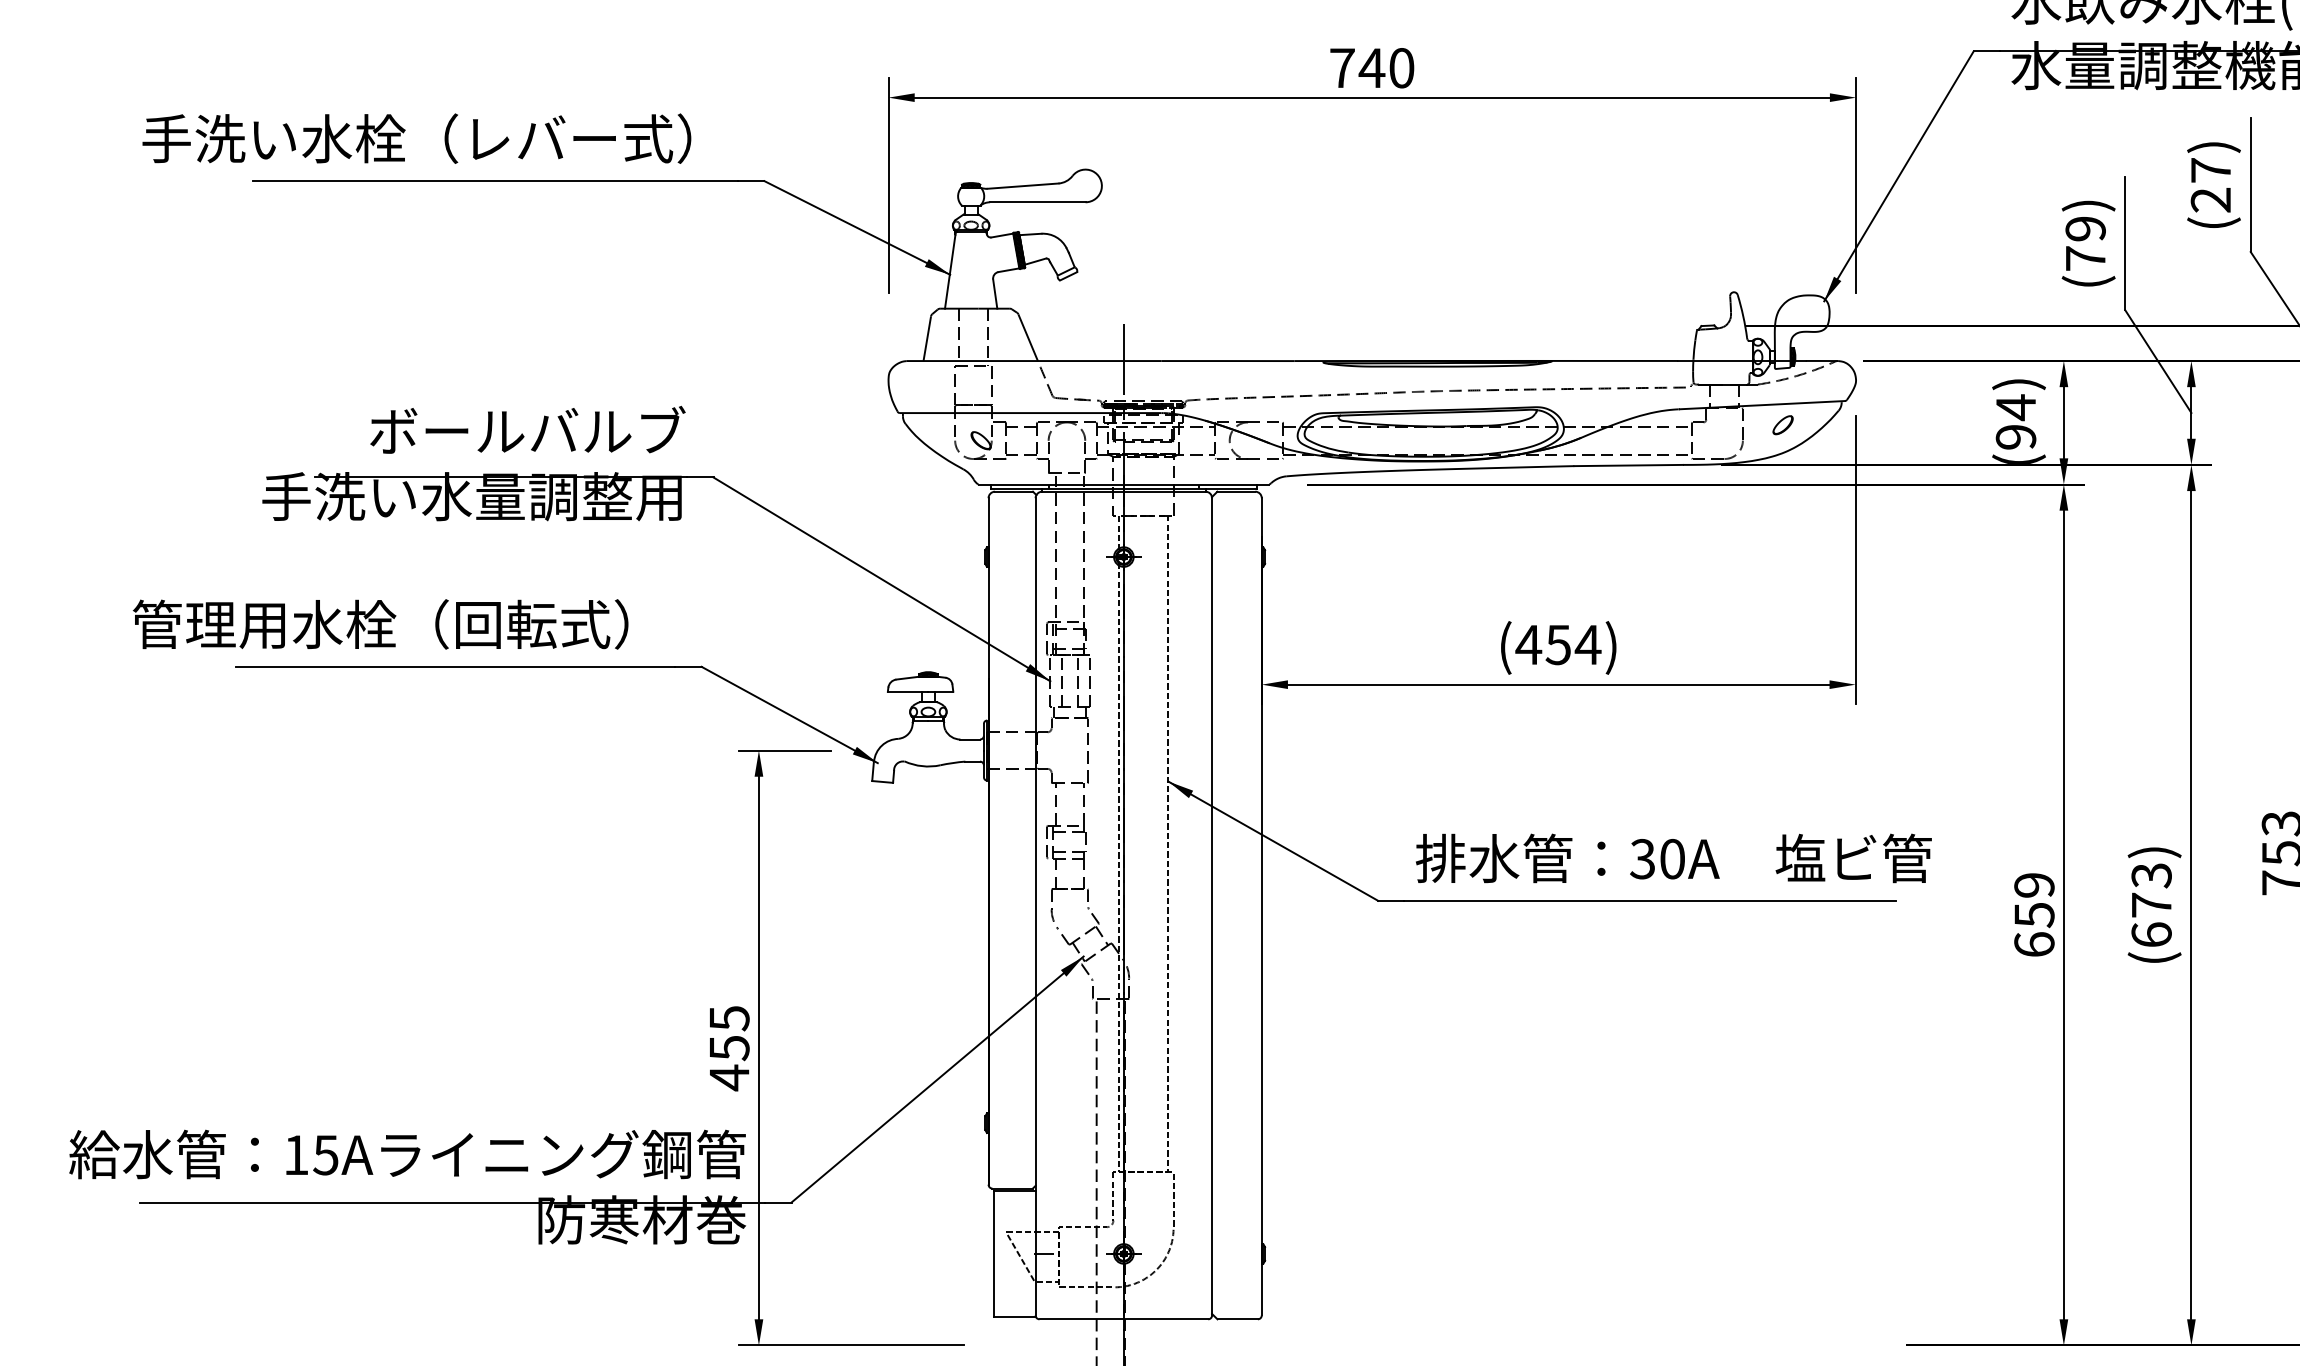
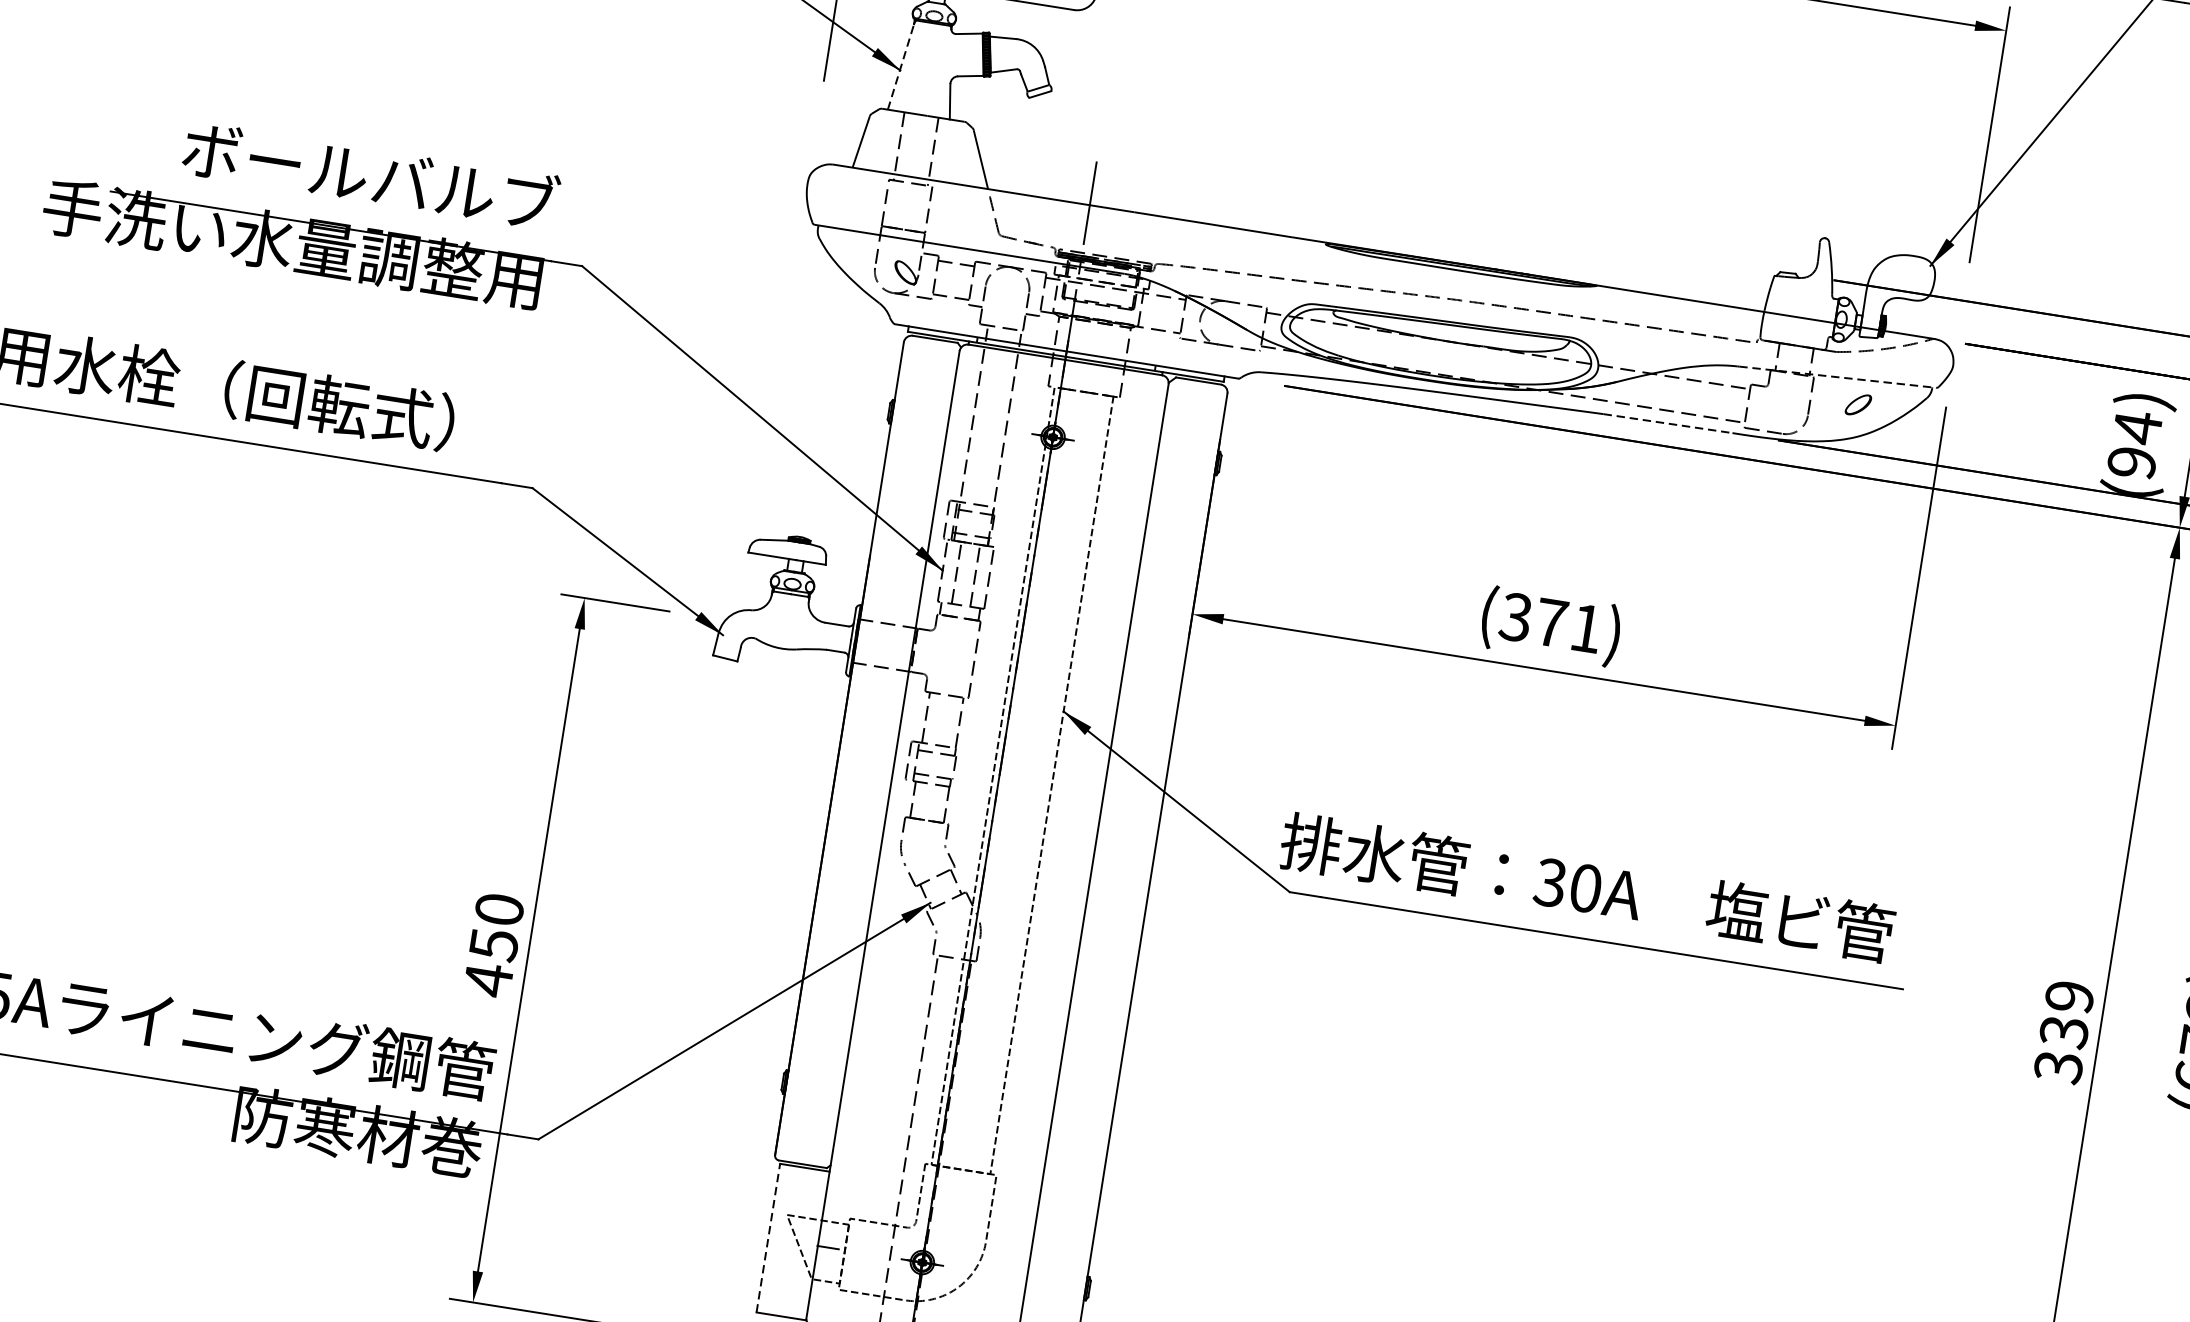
line: (950, 272) -> (901, 67), solid -> dashed
line: (1762, 405) -> (1837, 377), solid -> dashed
line: (1629, 465) -> (1668, 423), solid -> dashed
text: (1558, 644) -> (1551, 622), (454) -> (371)
text: (1673, 858) -> (1587, 887), moved
text: (2034, 930) -> (2061, 1050), 659 -> 339
text: (729, 1018) -> (499, 909), 455 -> 450
line: (993, 1253) -> (768, 1237), solid -> dashed

